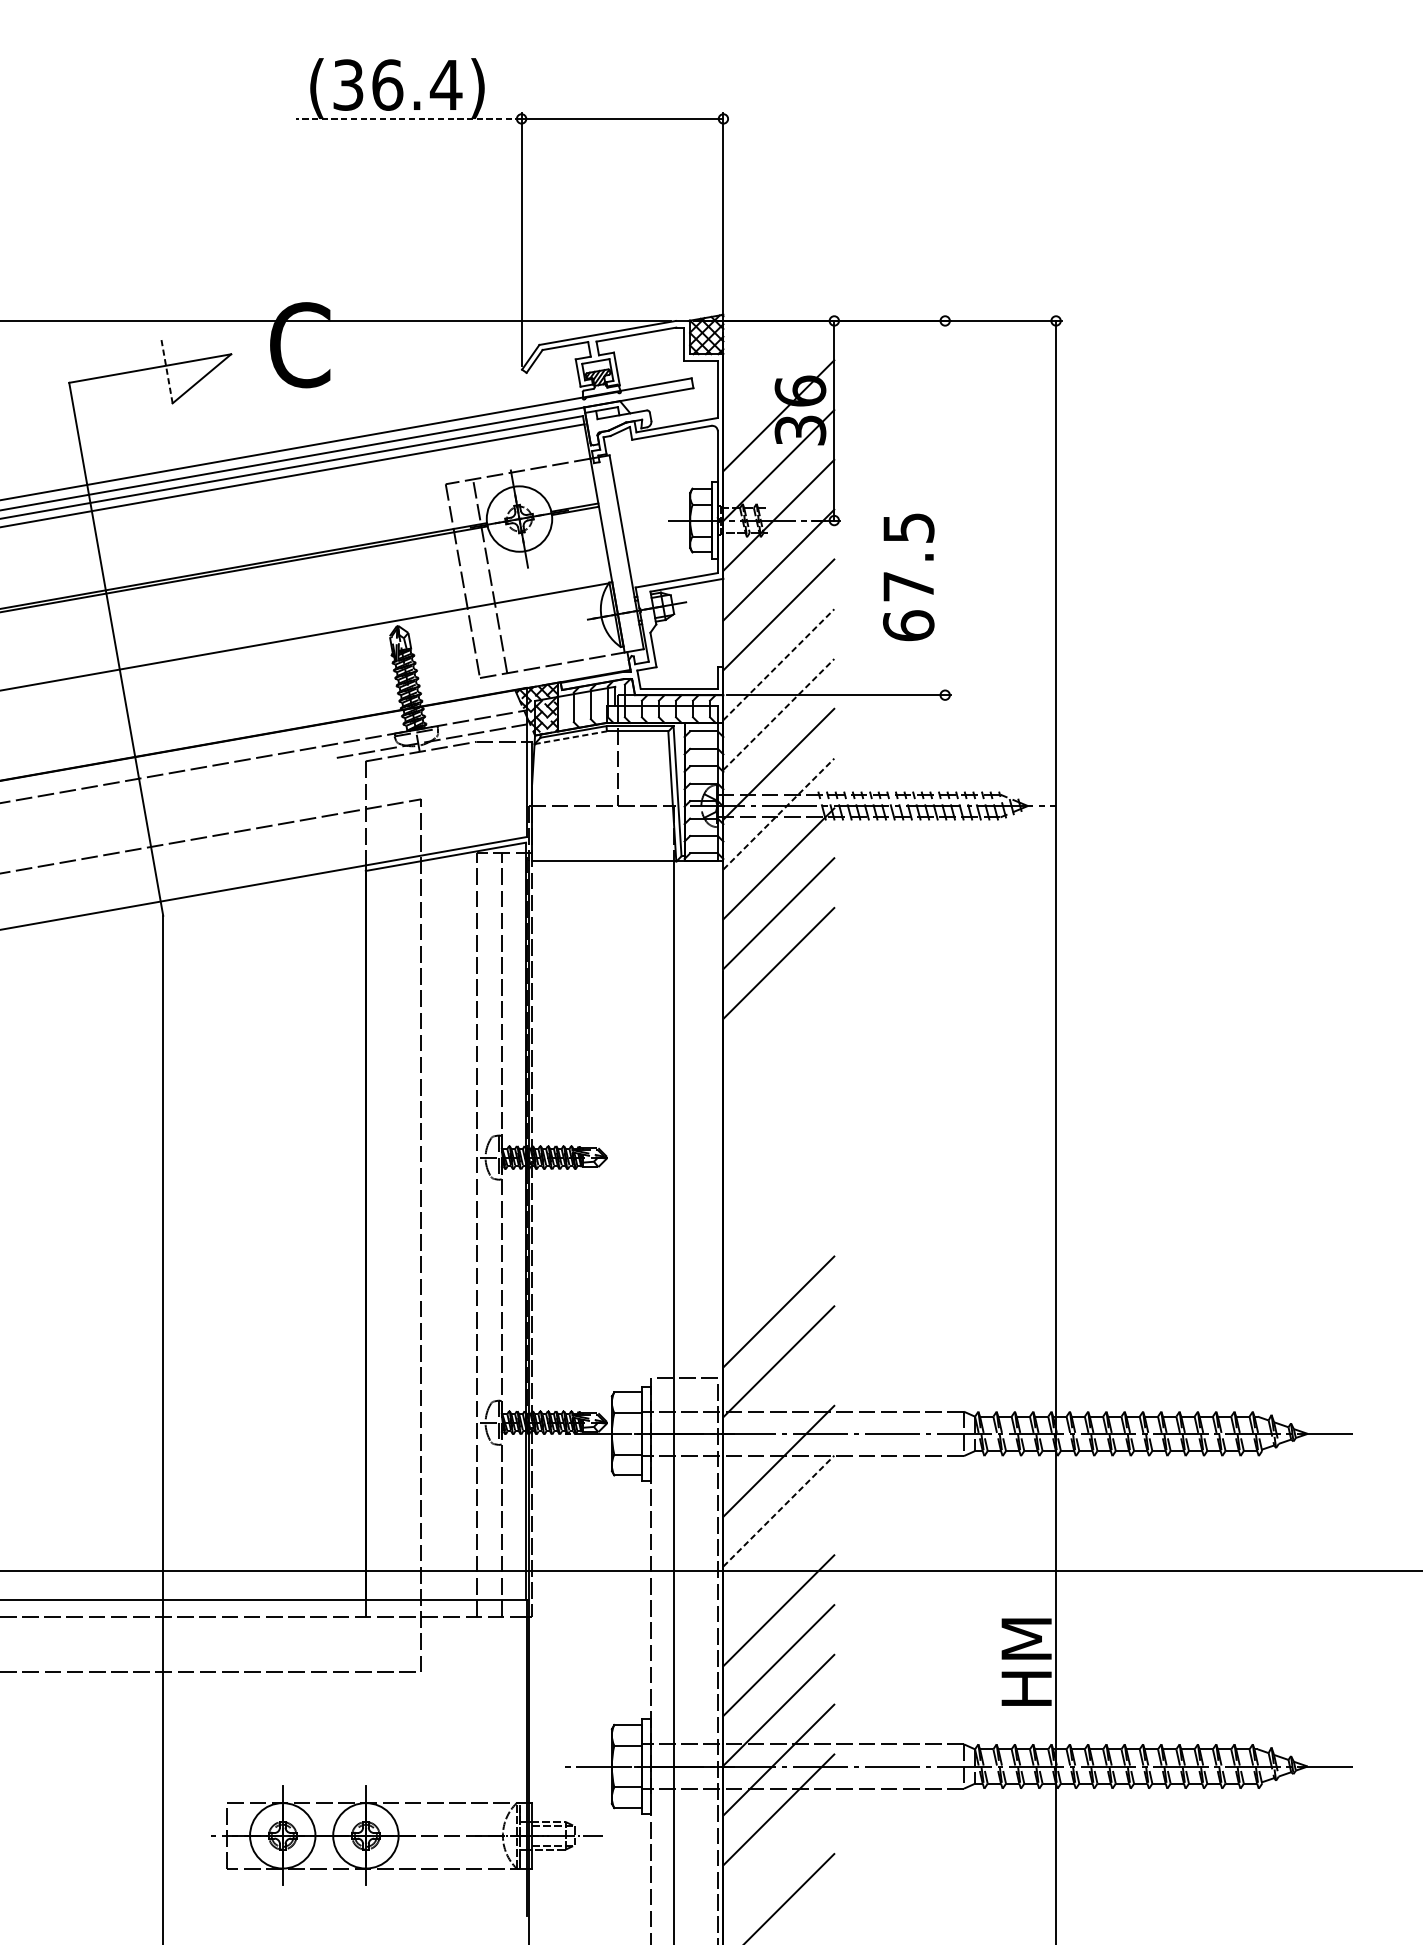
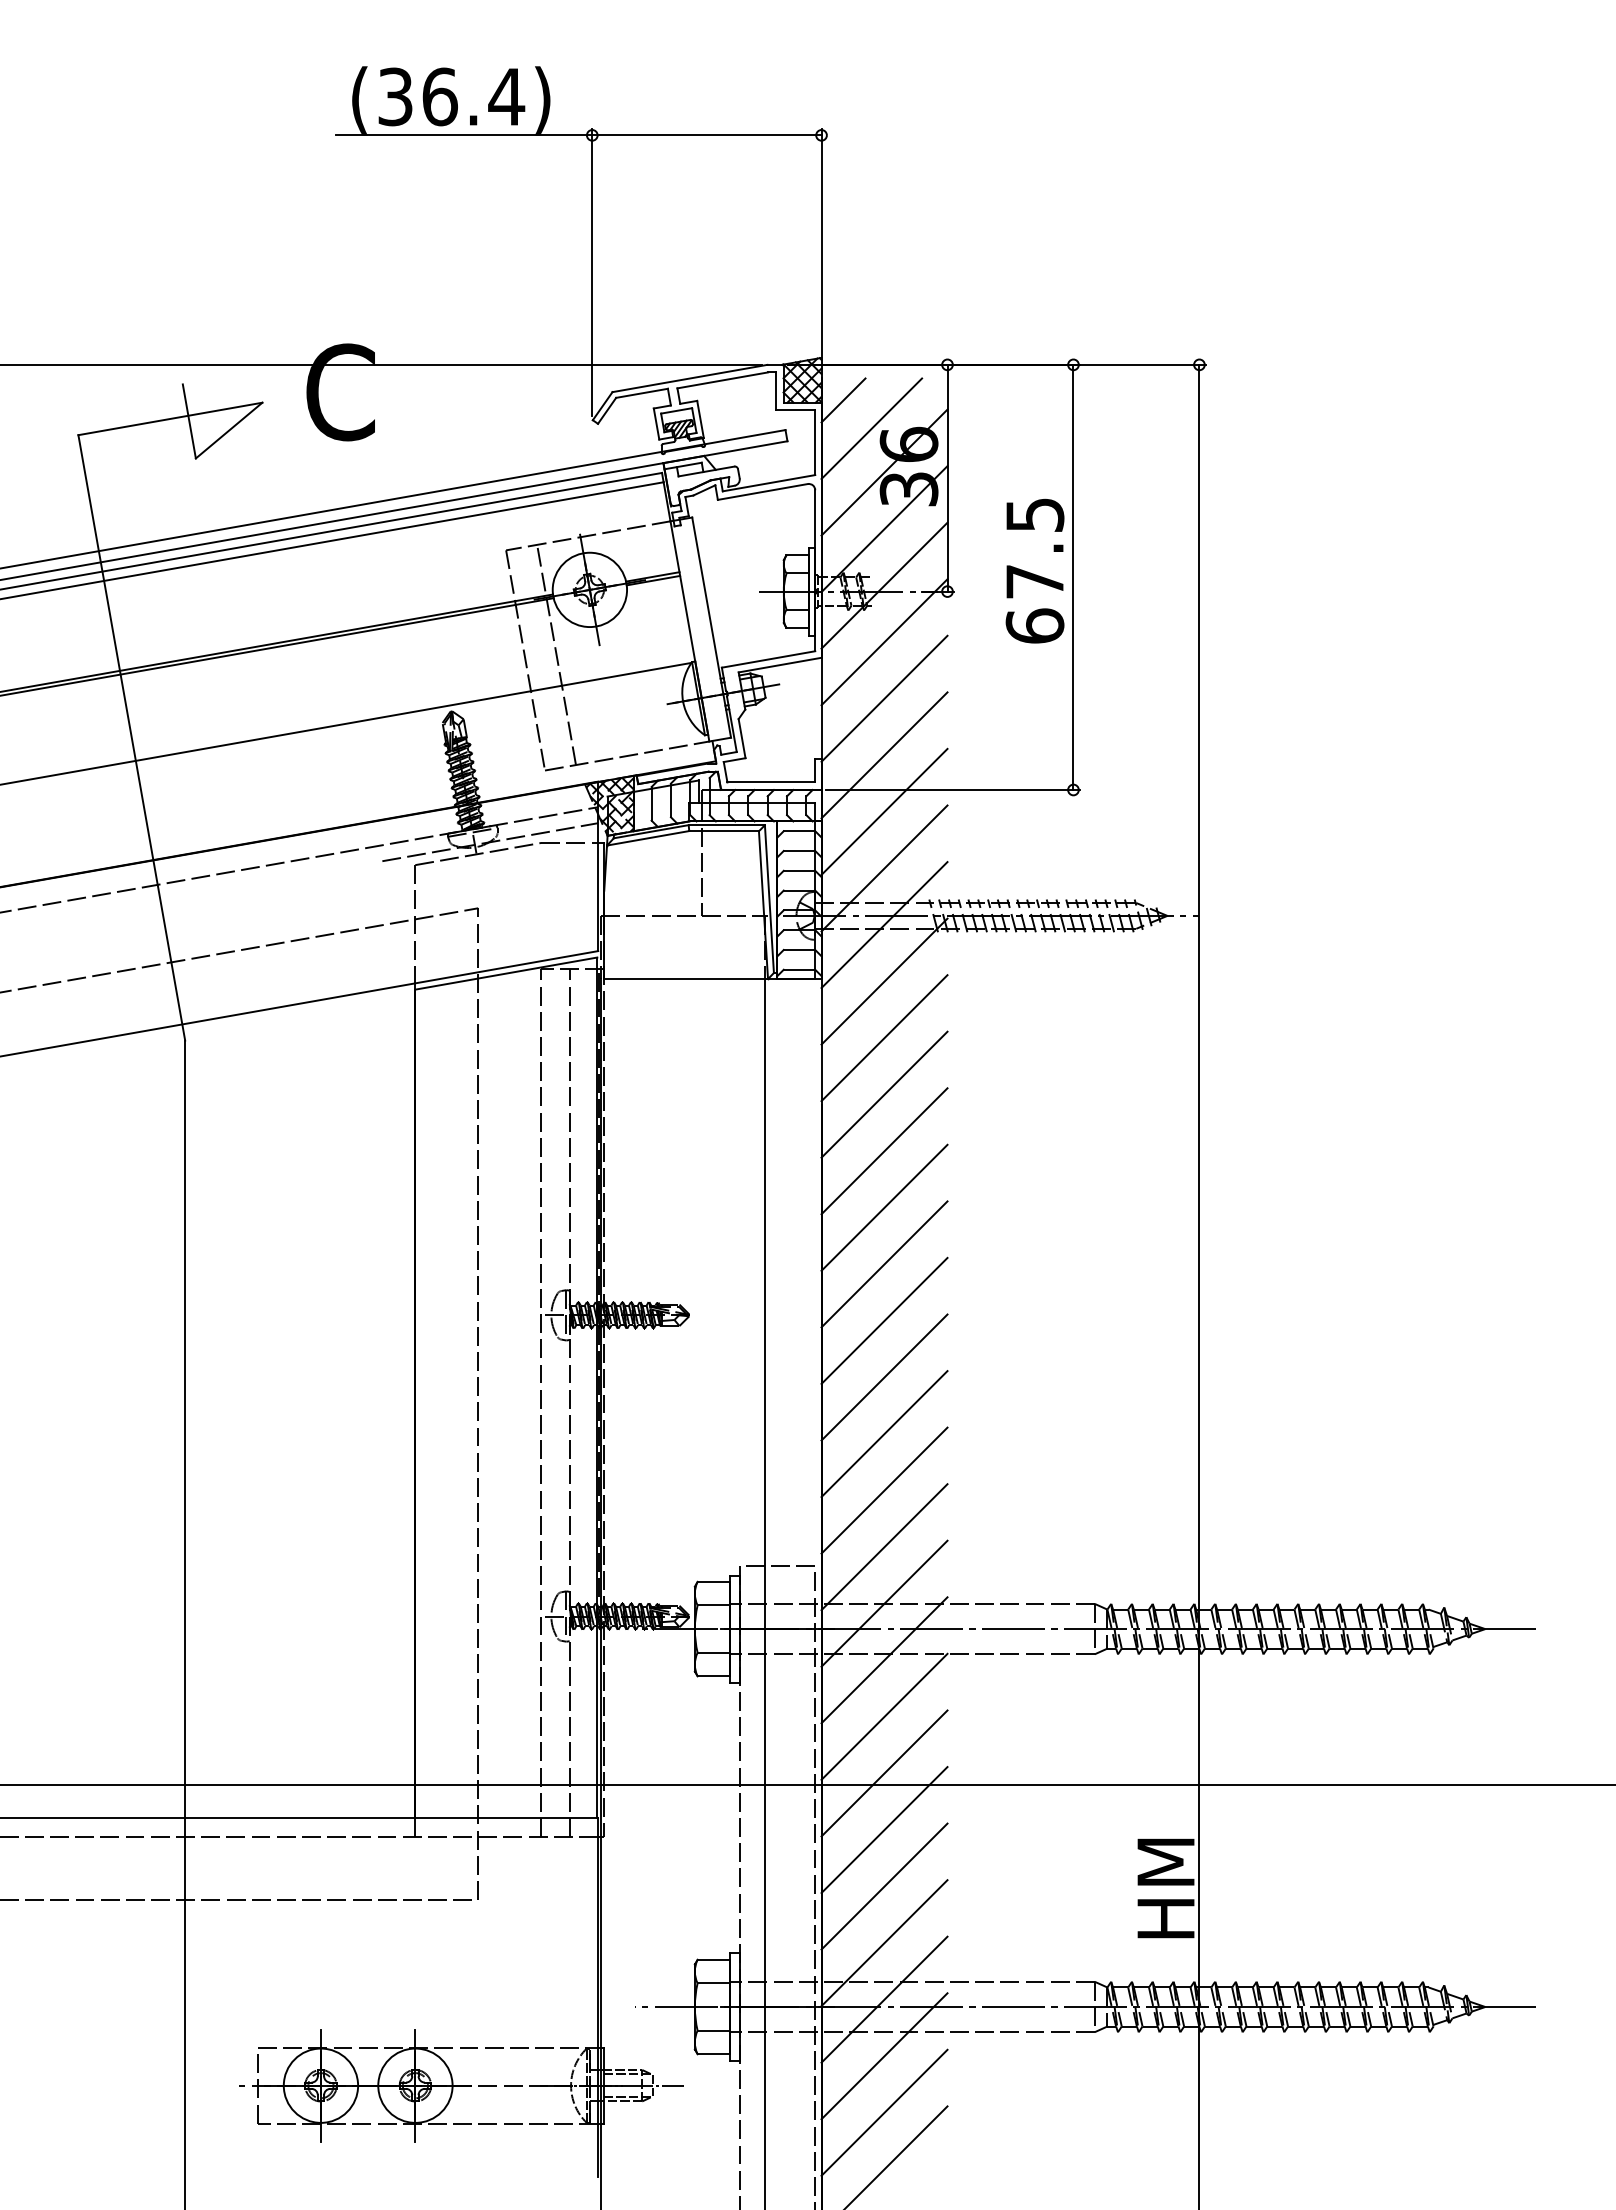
line: (408, 119) -> (463, 135), dashed -> solid
line: (742, 352) -> (843, 400), added
line: (167, 370) -> (189, 421), dashed -> solid
line: (767, 376) -> (871, 428), added
line: (945, 508) -> (1073, 577), added
text: (908, 576) -> (1034, 570), moved
line: (778, 664) -> (884, 755), dashed -> solid
line: (778, 714) -> (884, 811), dashed -> solid
line: (571, 737) -> (648, 838), dashed -> solid
line: (778, 813) -> (884, 924), dashed -> solid
line: (778, 1013) -> (884, 1151), added
line: (778, 1062) -> (884, 1207), added
line: (778, 1112) -> (884, 1264), added
line: (778, 1162) -> (884, 1320), added
line: (778, 1212) -> (884, 1377), added
line: (778, 1262) -> (884, 1434), added
line: (778, 1411) -> (884, 1603), added
line: (778, 1510) -> (884, 1716), dashed -> solid
line: (778, 1560) -> (884, 1773), added
line: (778, 1859) -> (884, 2112), added

